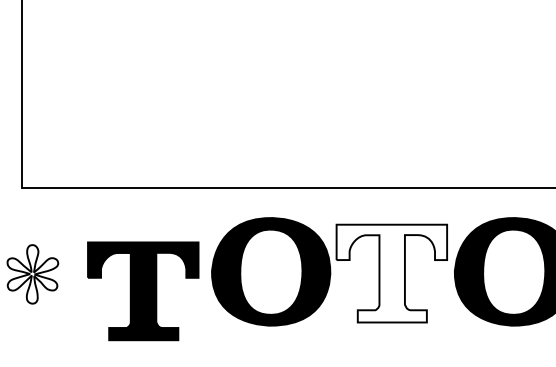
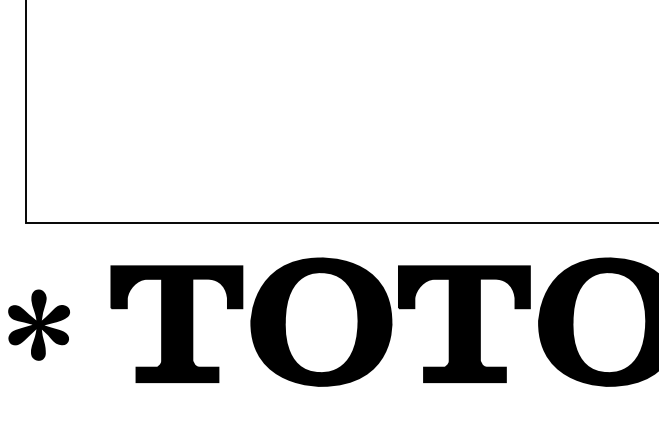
fill: (33, 273) -> (39, 324), added
fill: (391, 273) -> (463, 324), added
part: (142, 290) -> (176, 323), moved

